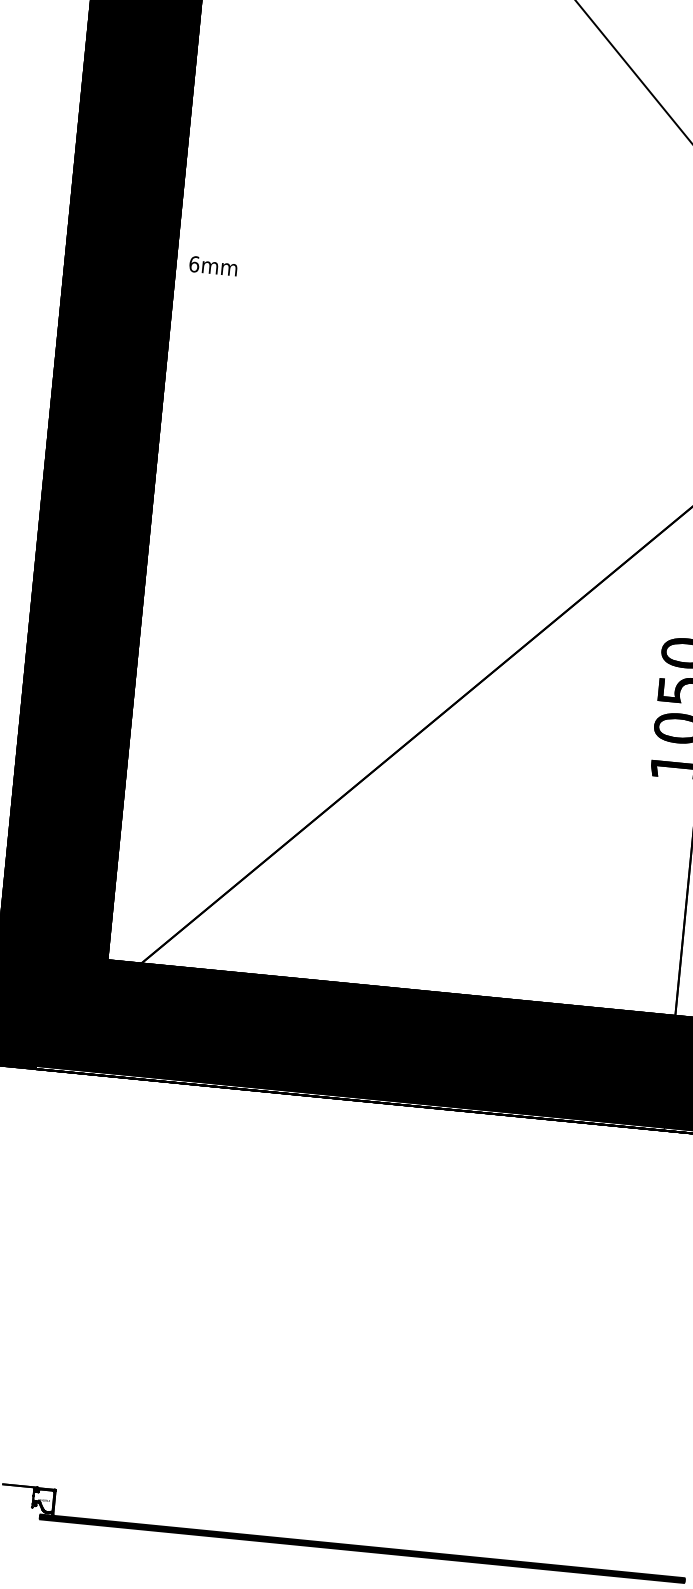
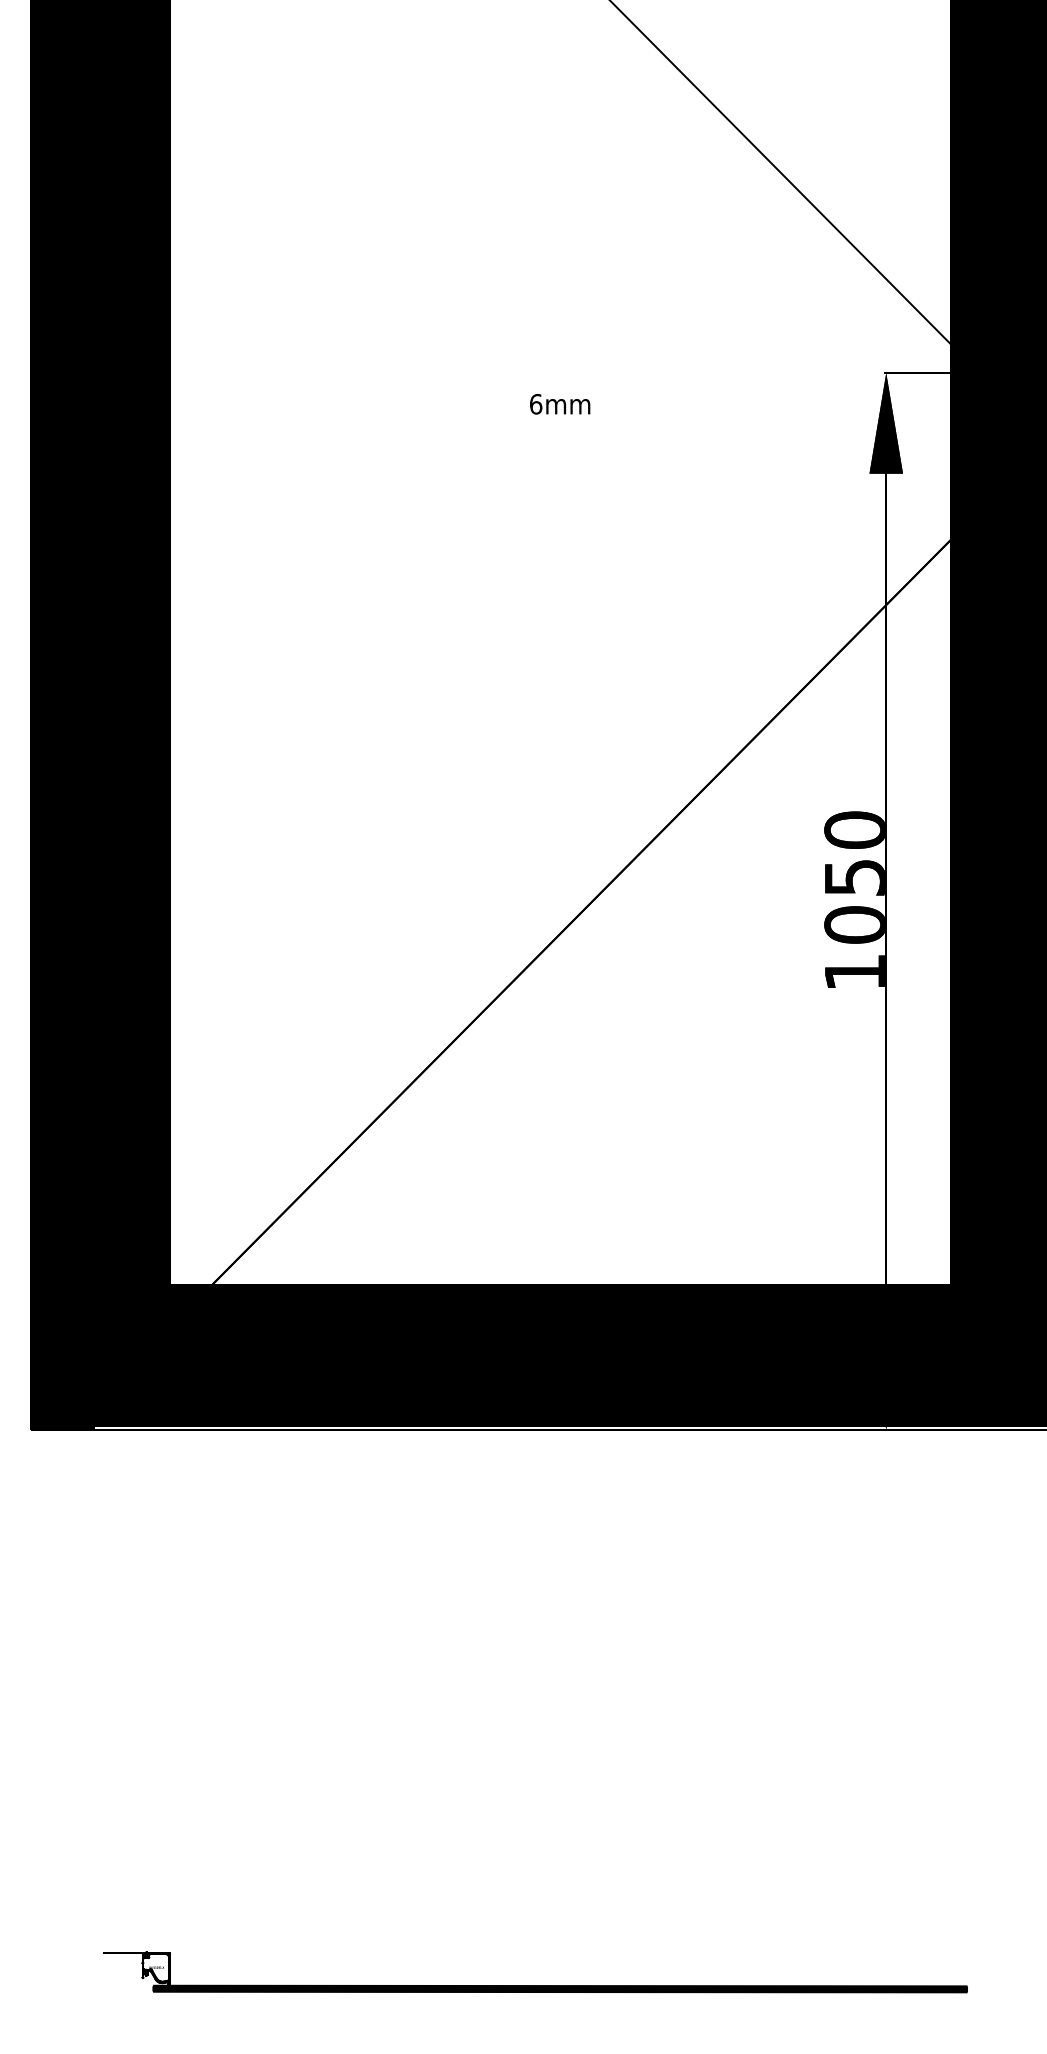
text: (213, 266) -> (560, 404), moved

